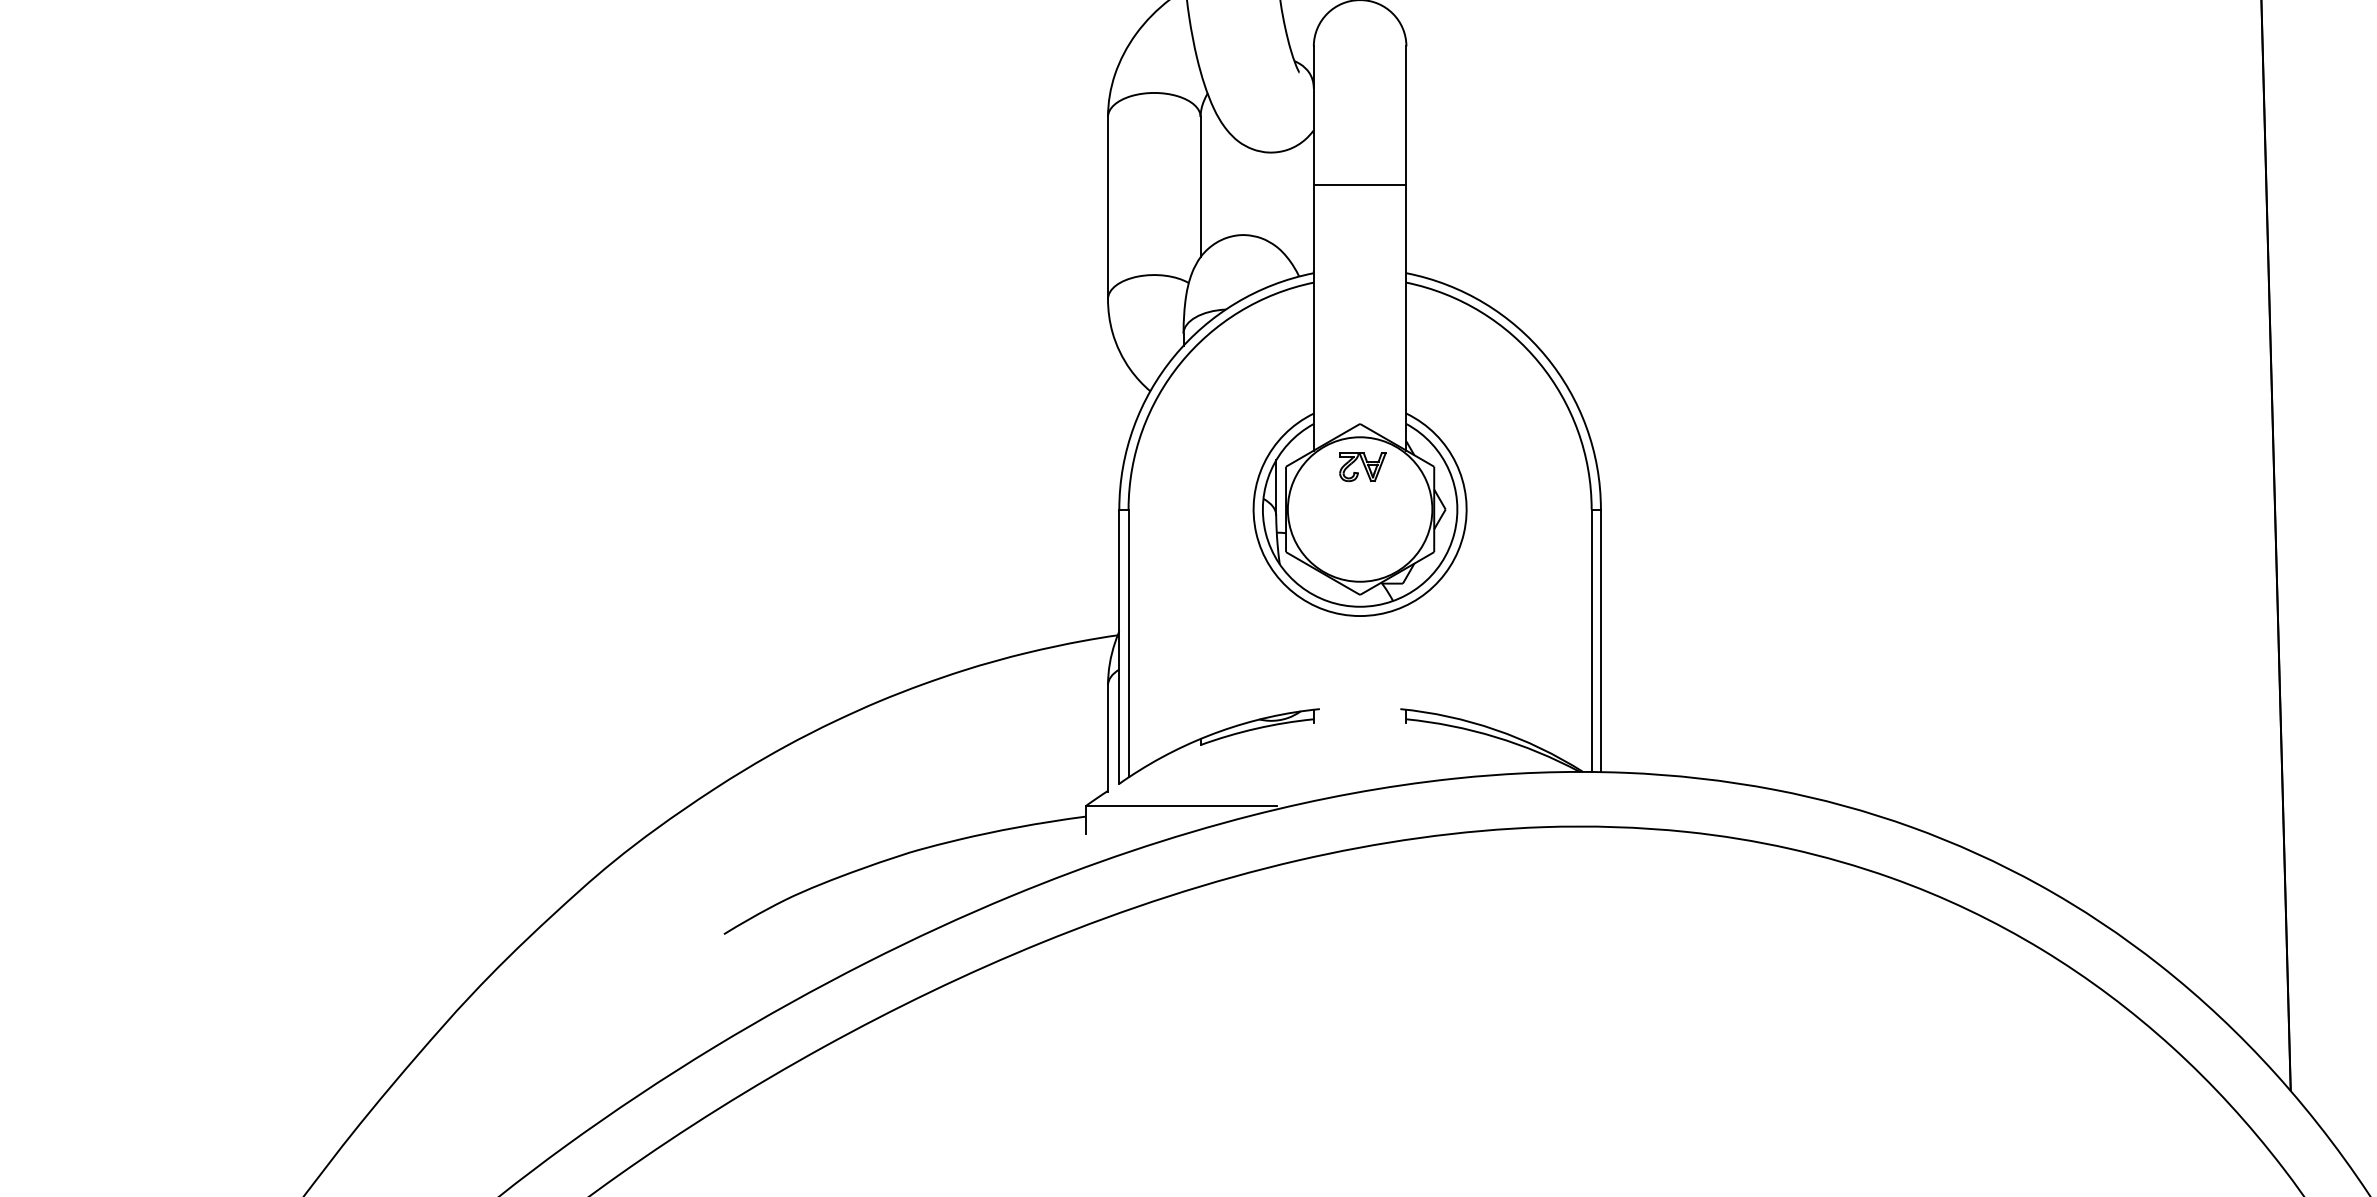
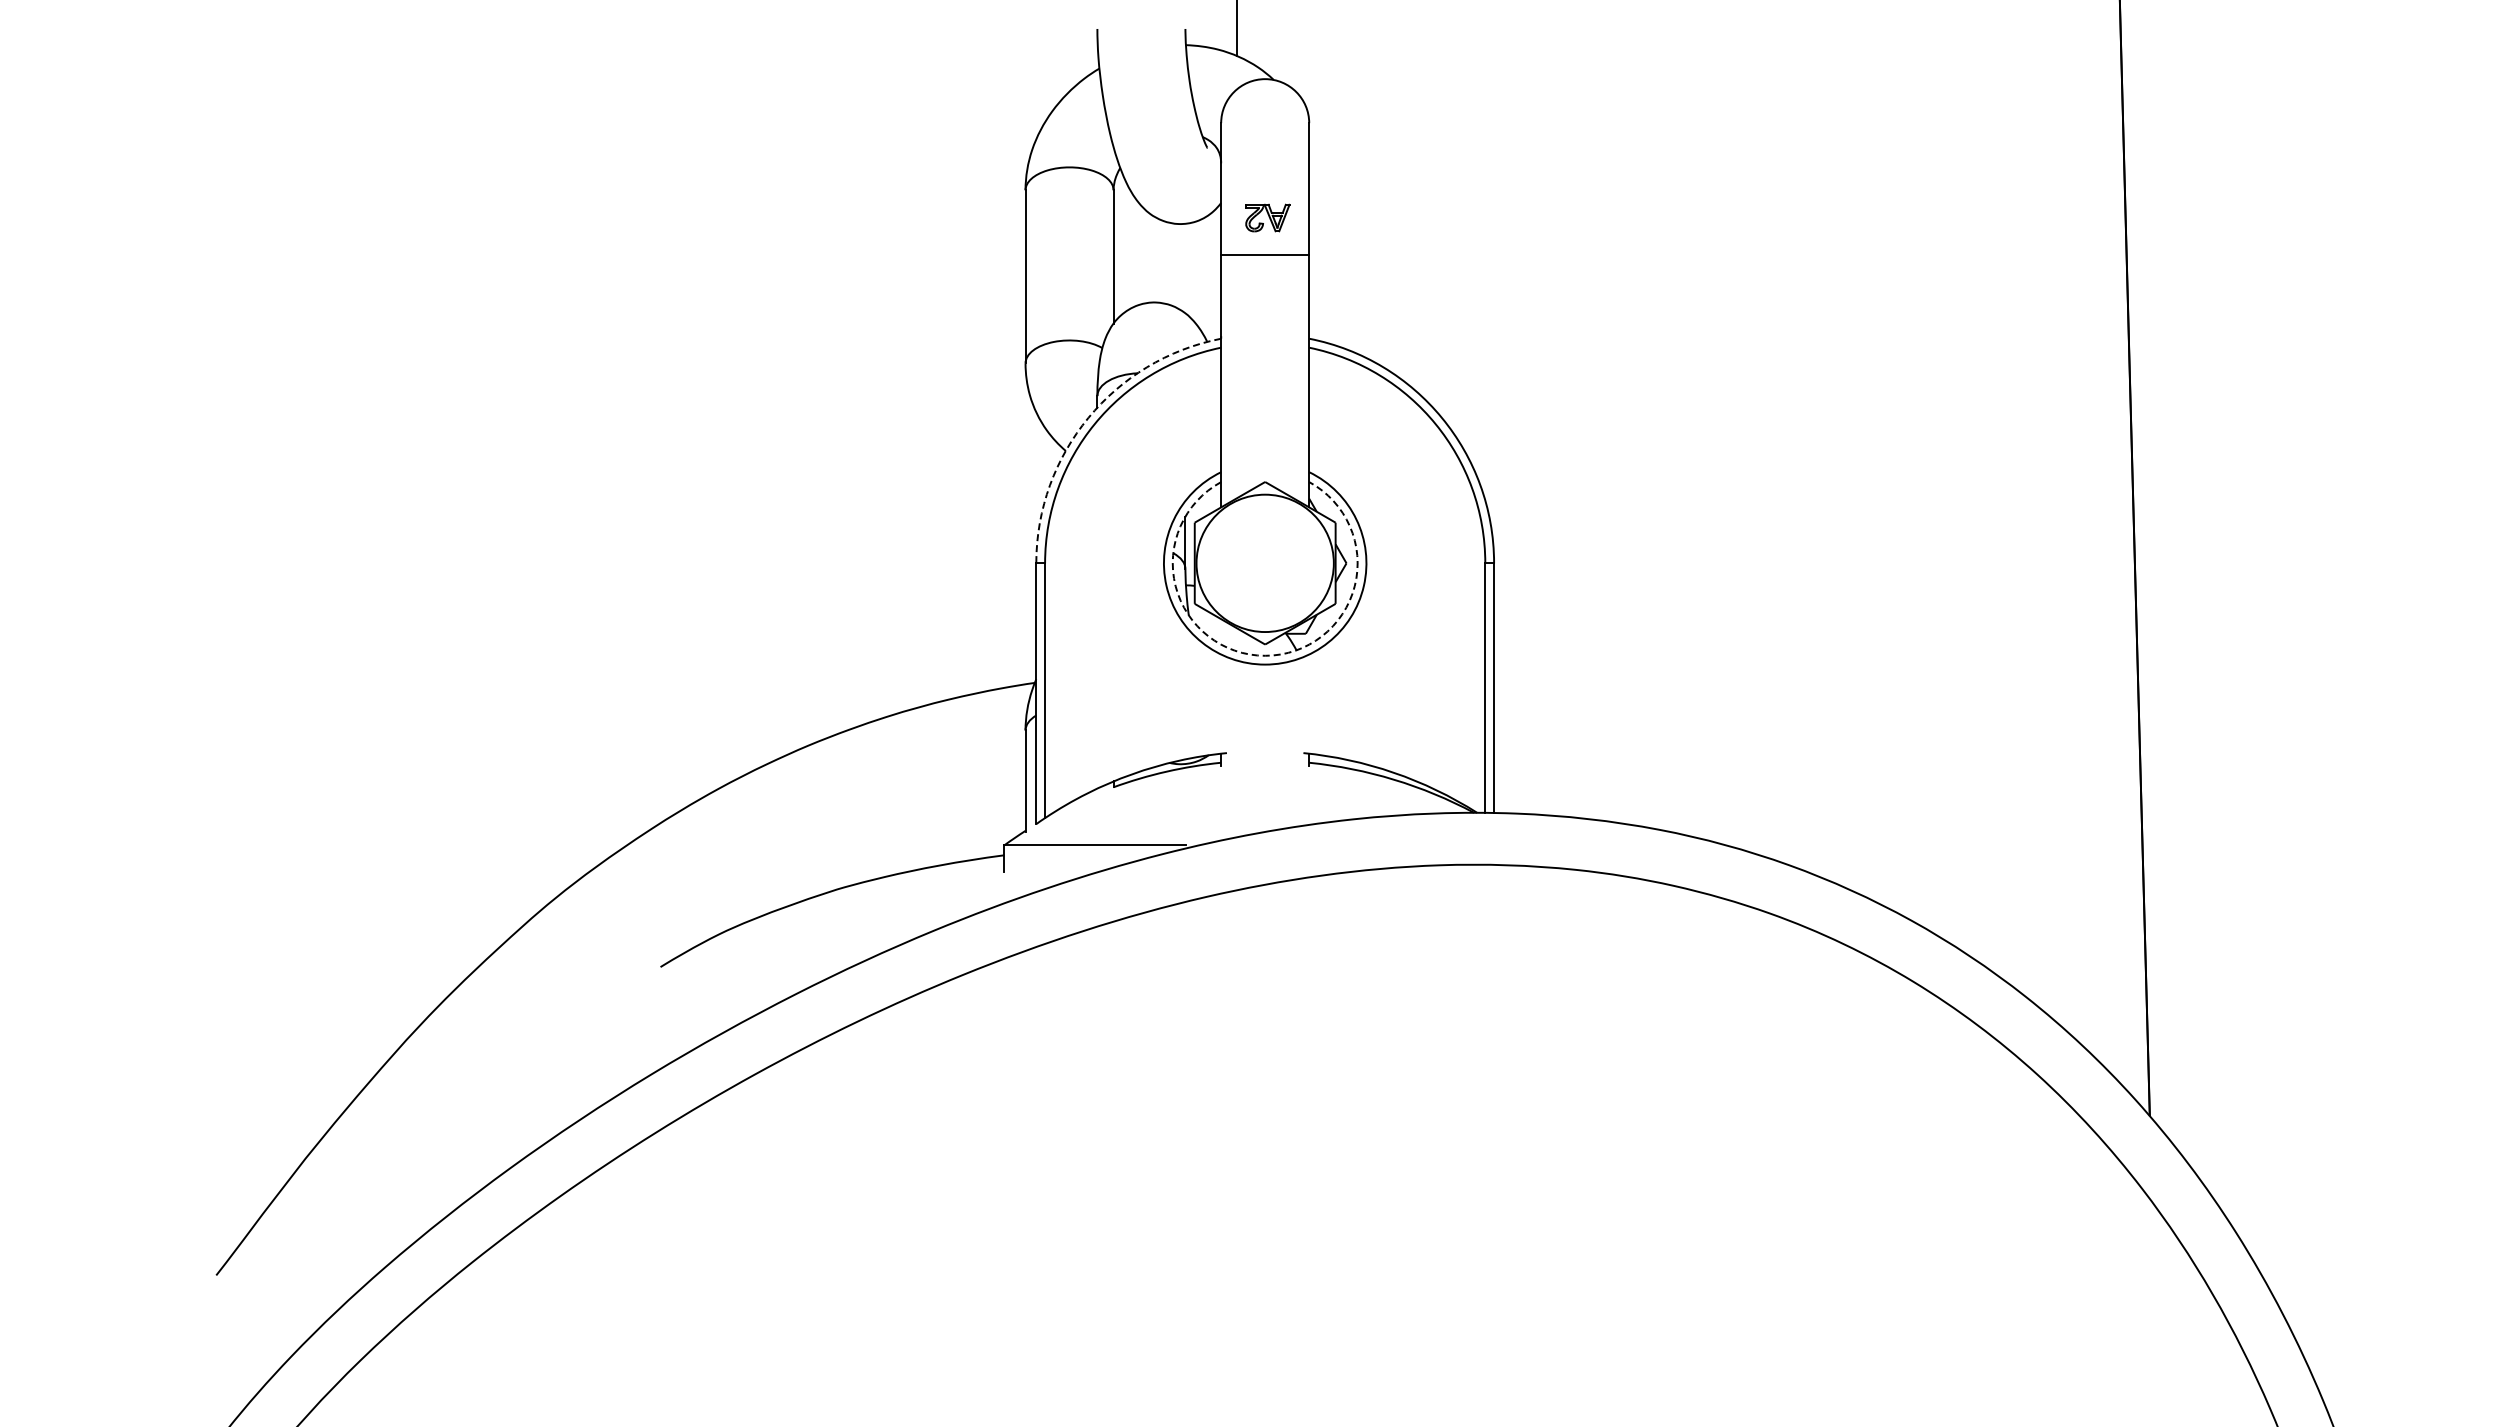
arc: (1174, 356) -> (1088, 417), solid -> dashed
part: (1362, 466) -> (1267, 217), moved
arc: (1360, 606) -> (1265, 655), solid -> dashed

